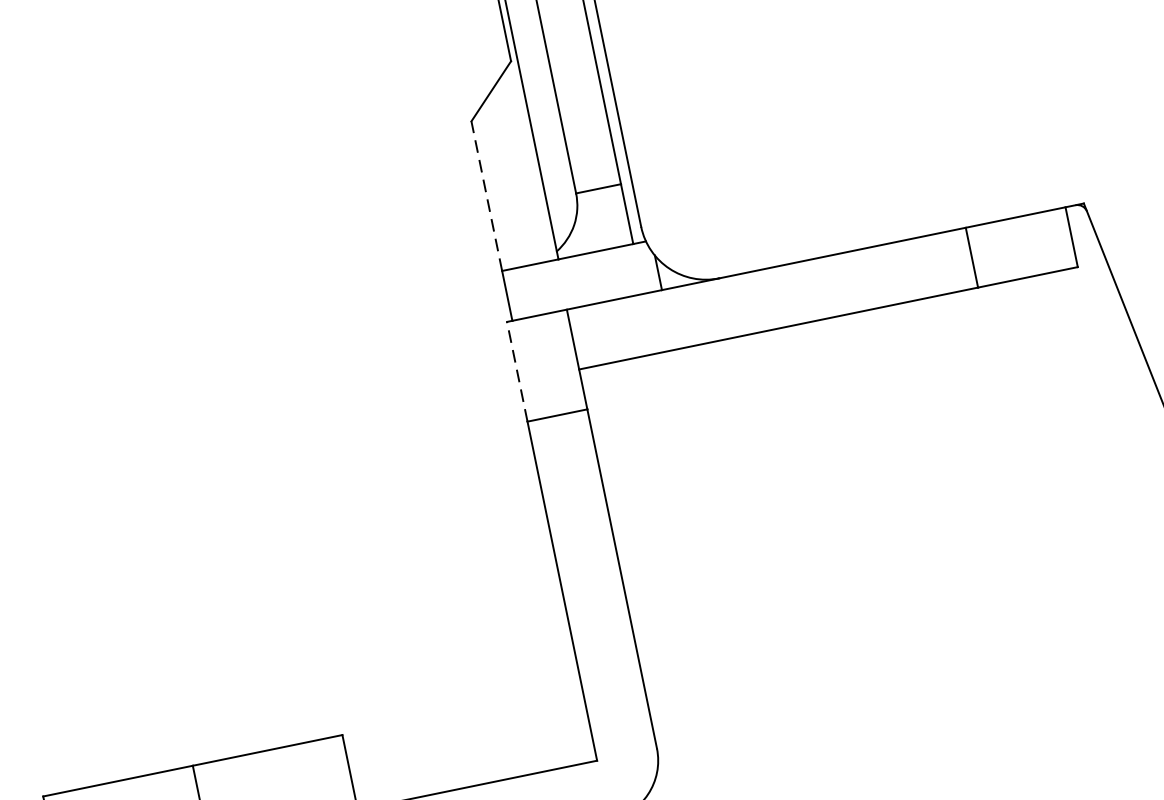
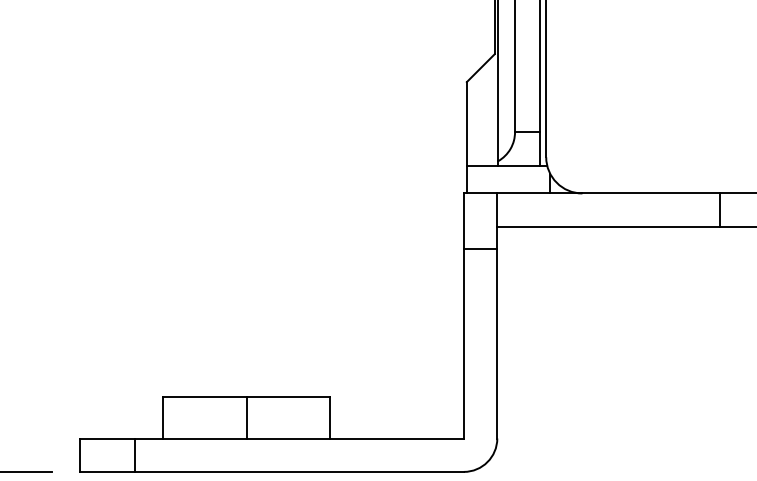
line: (486, 195) -> (466, 123), dashed -> solid
line: (516, 372) -> (463, 221), dashed -> solid

